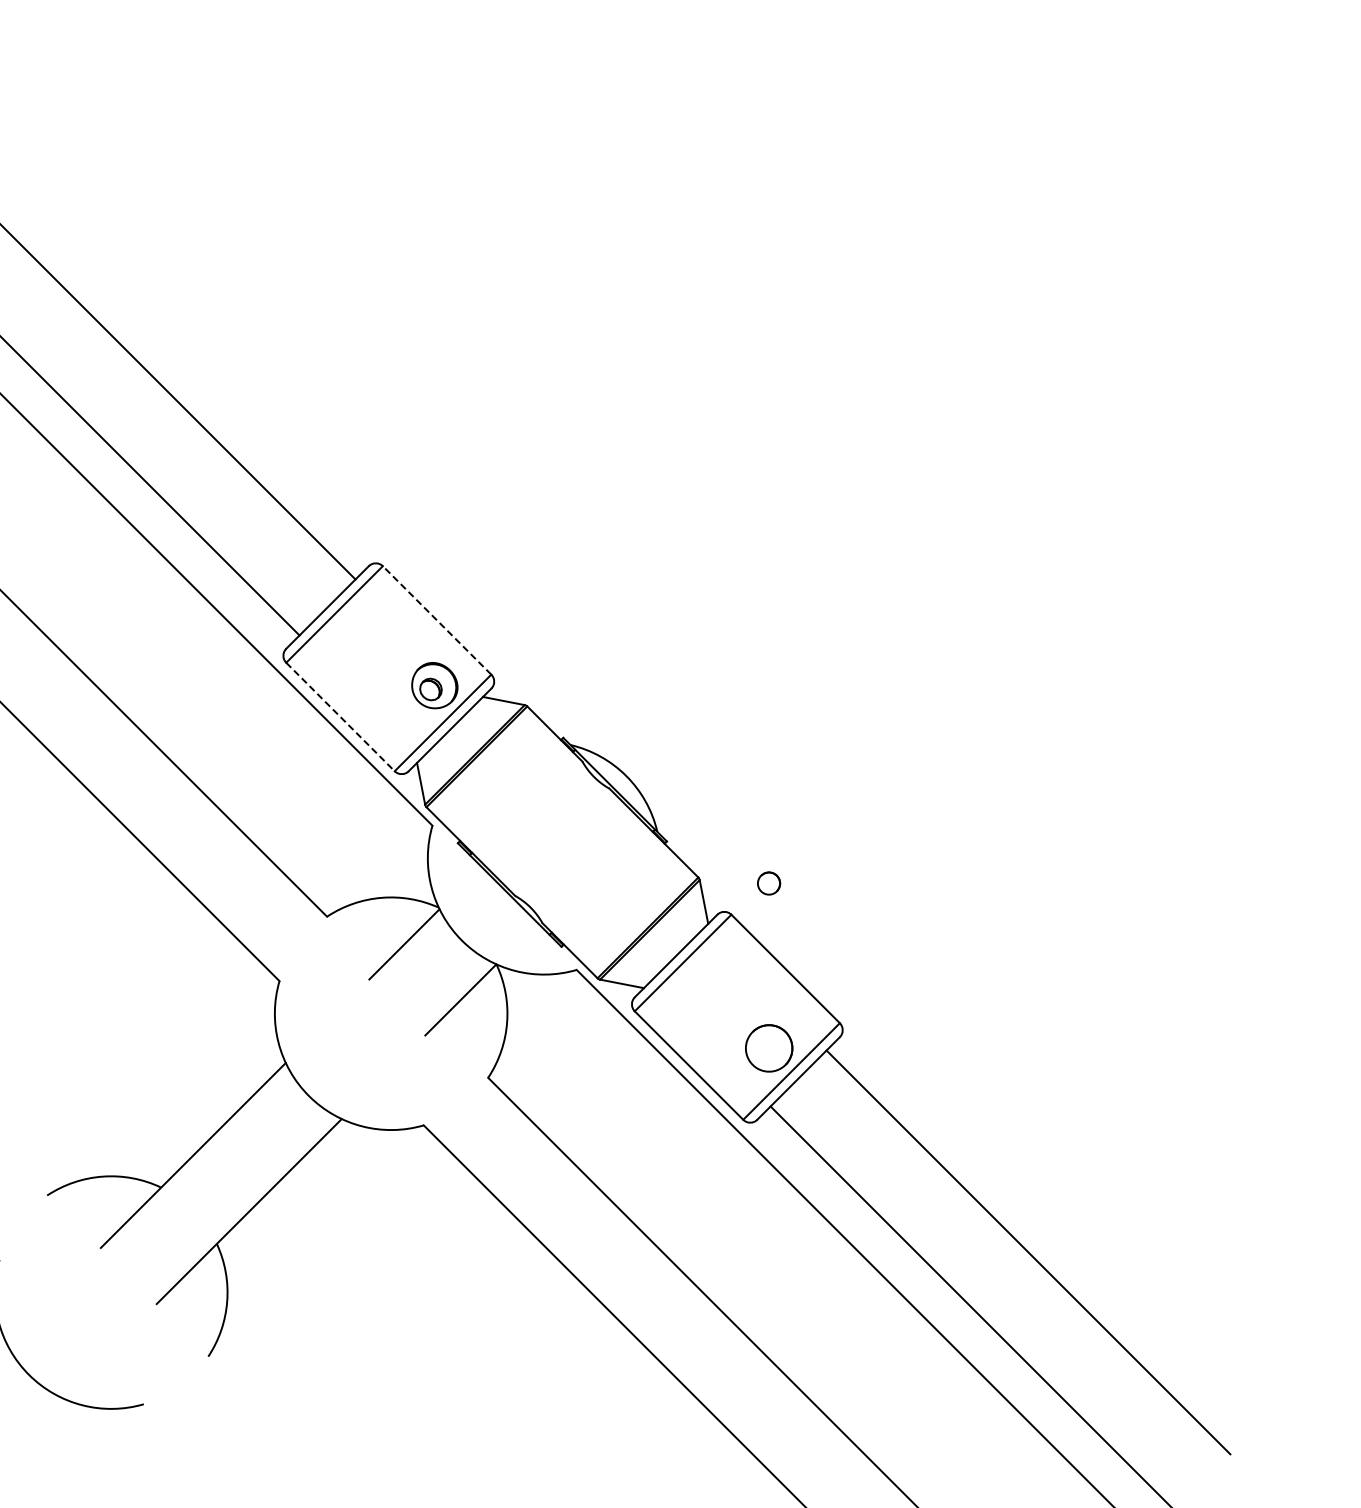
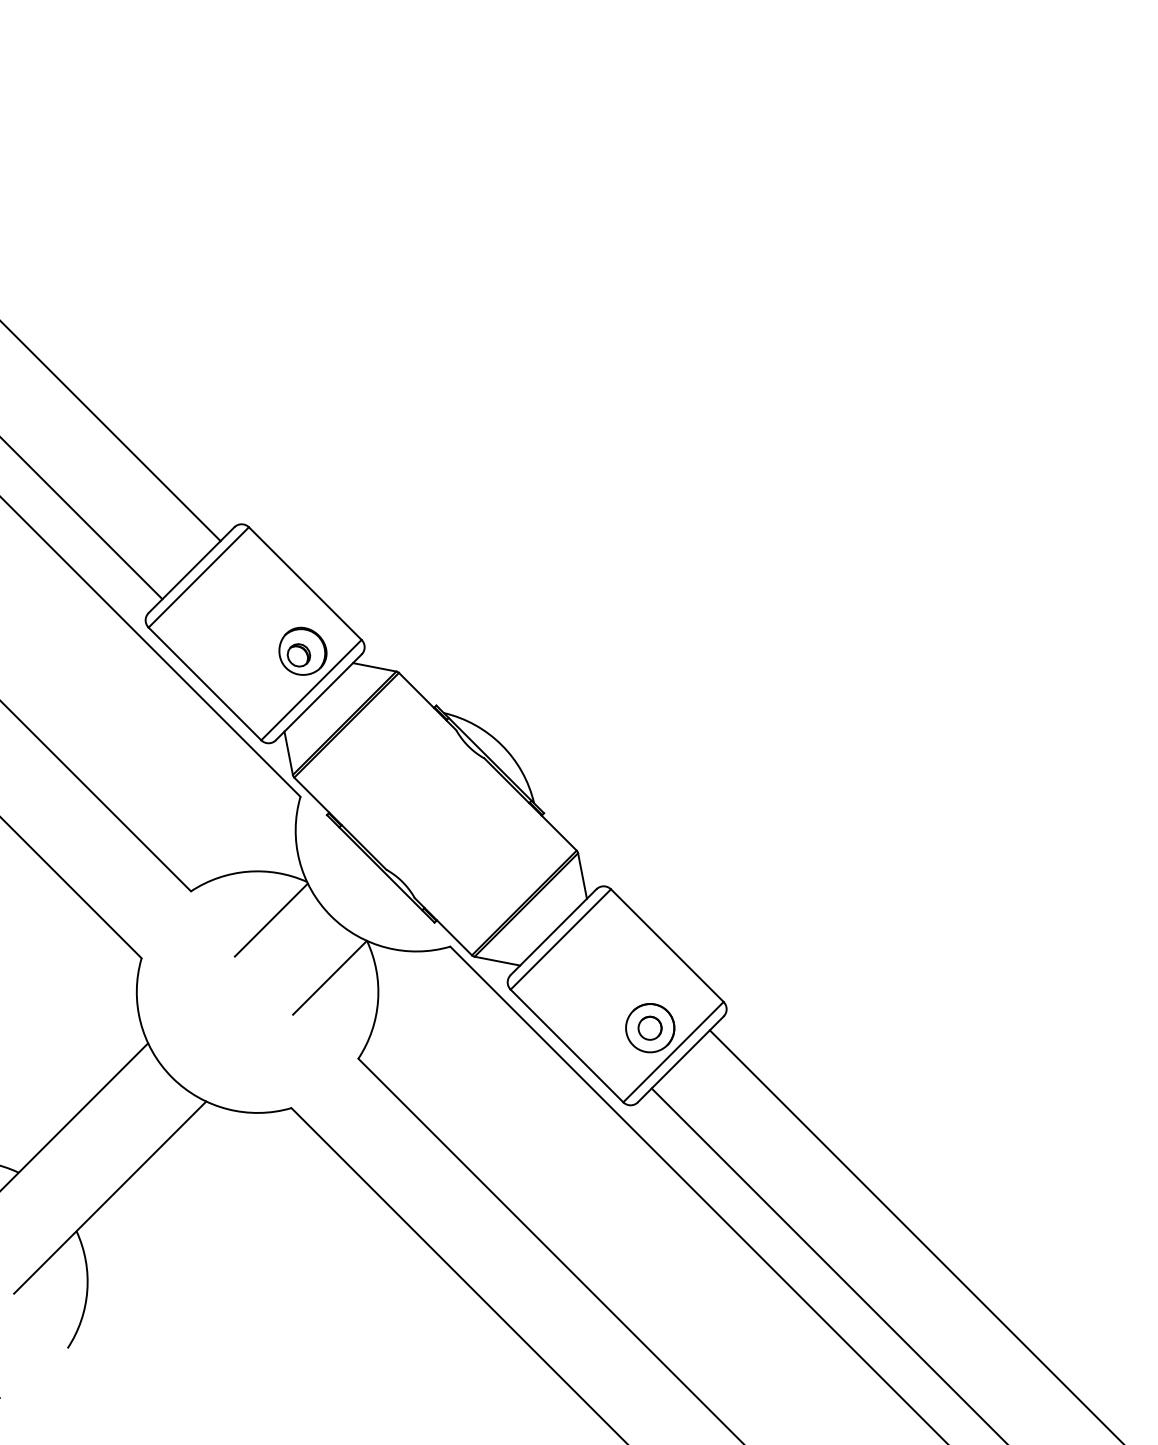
line: (437, 620) -> (305, 583), dashed -> solid
line: (340, 717) -> (204, 684), dashed -> solid
circle: (769, 883) -> (650, 1028), moved

